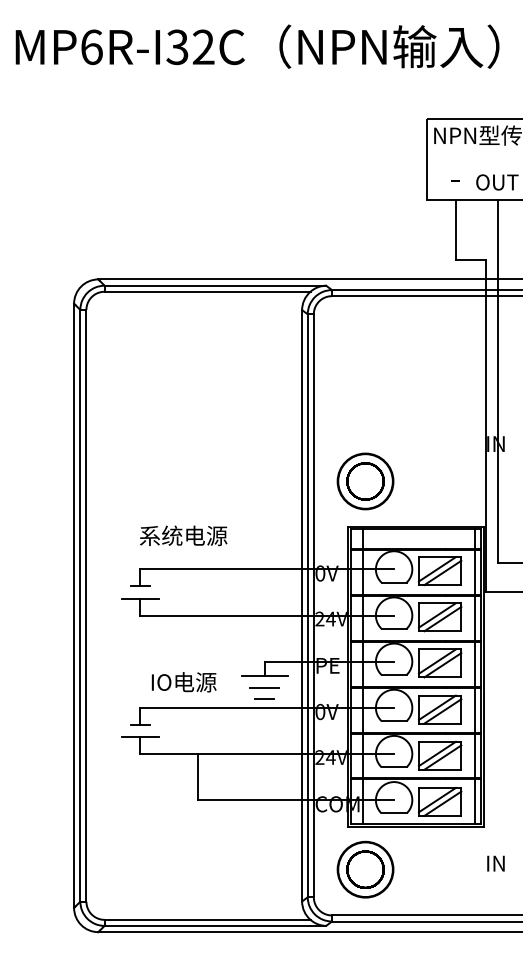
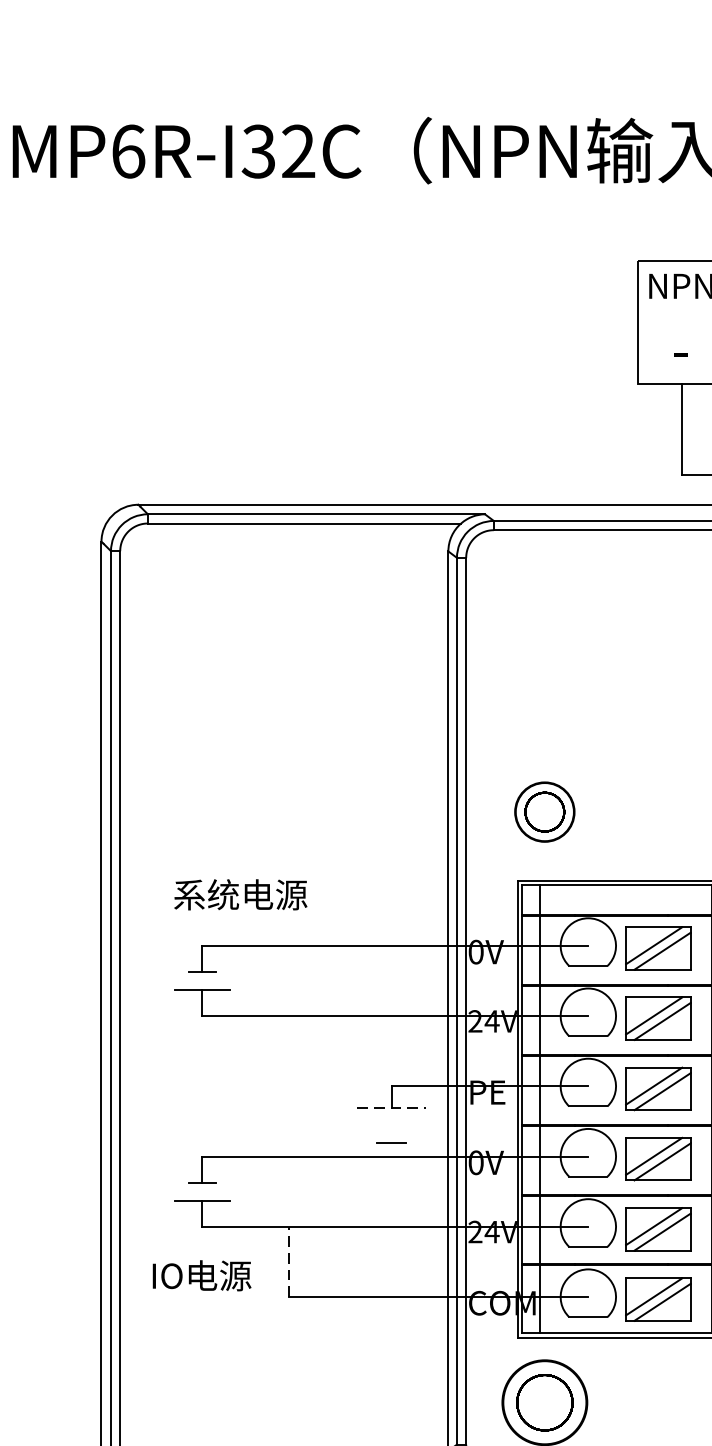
part: (365, 481) -> (544, 812), size x0.7
text: (183, 535) -> (240, 894), moved
line: (264, 675) -> (391, 1107), solid -> dashed
text: (183, 682) -> (200, 1276), moved
line: (264, 688) -> (391, 1127), removed
line: (197, 776) -> (289, 1260), solid -> dashed

